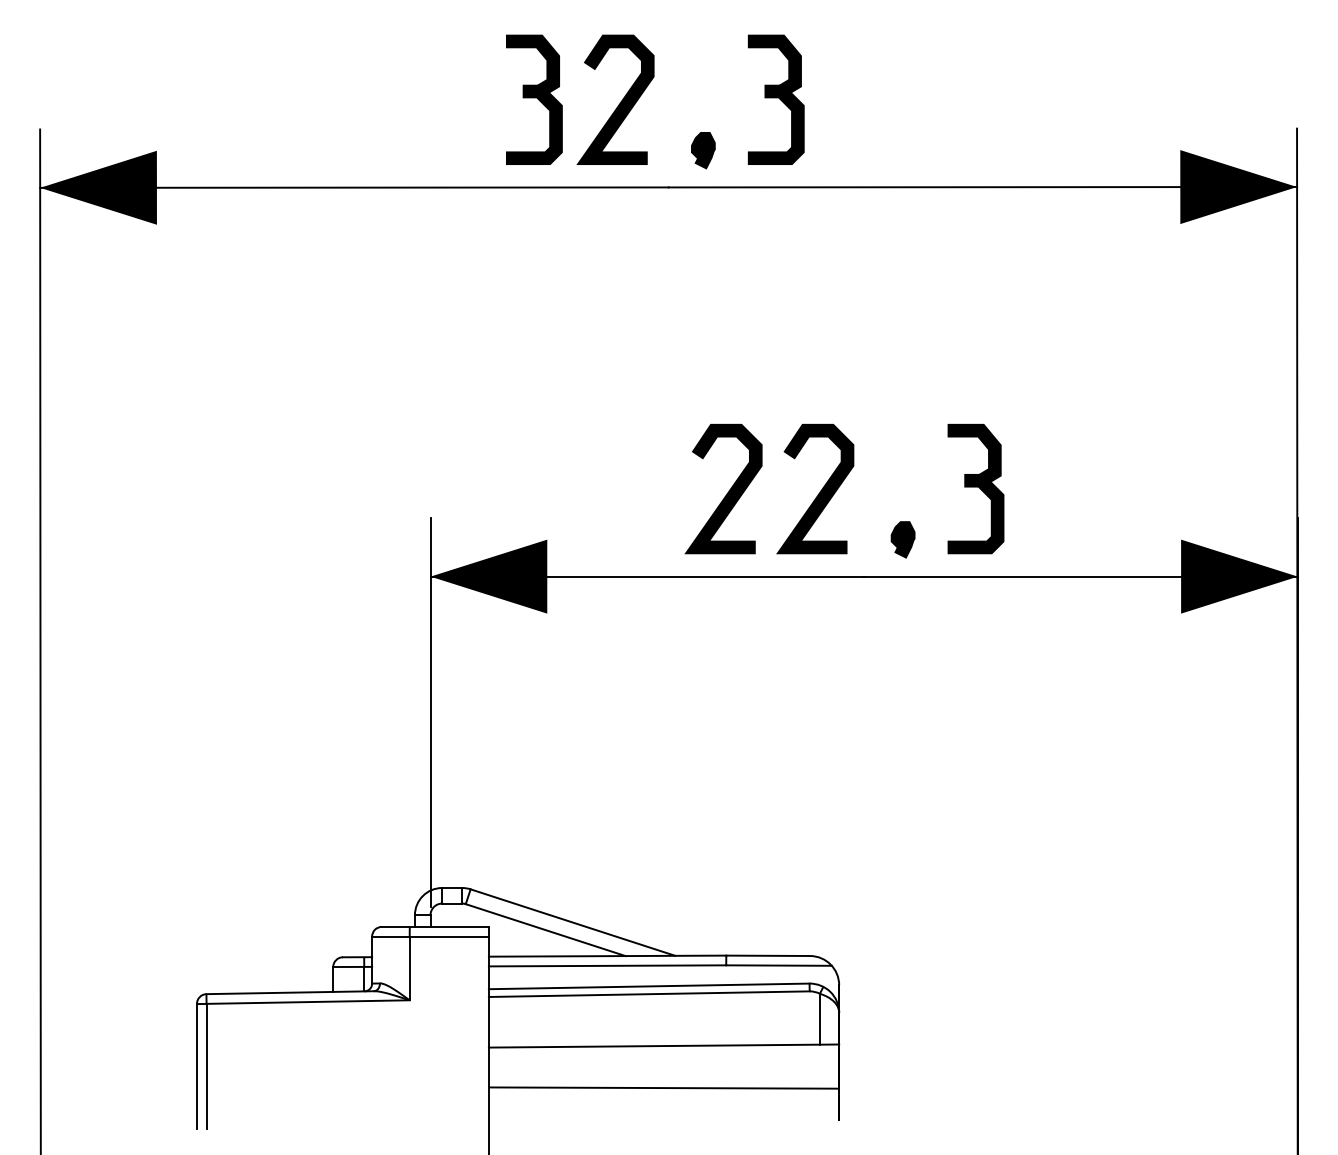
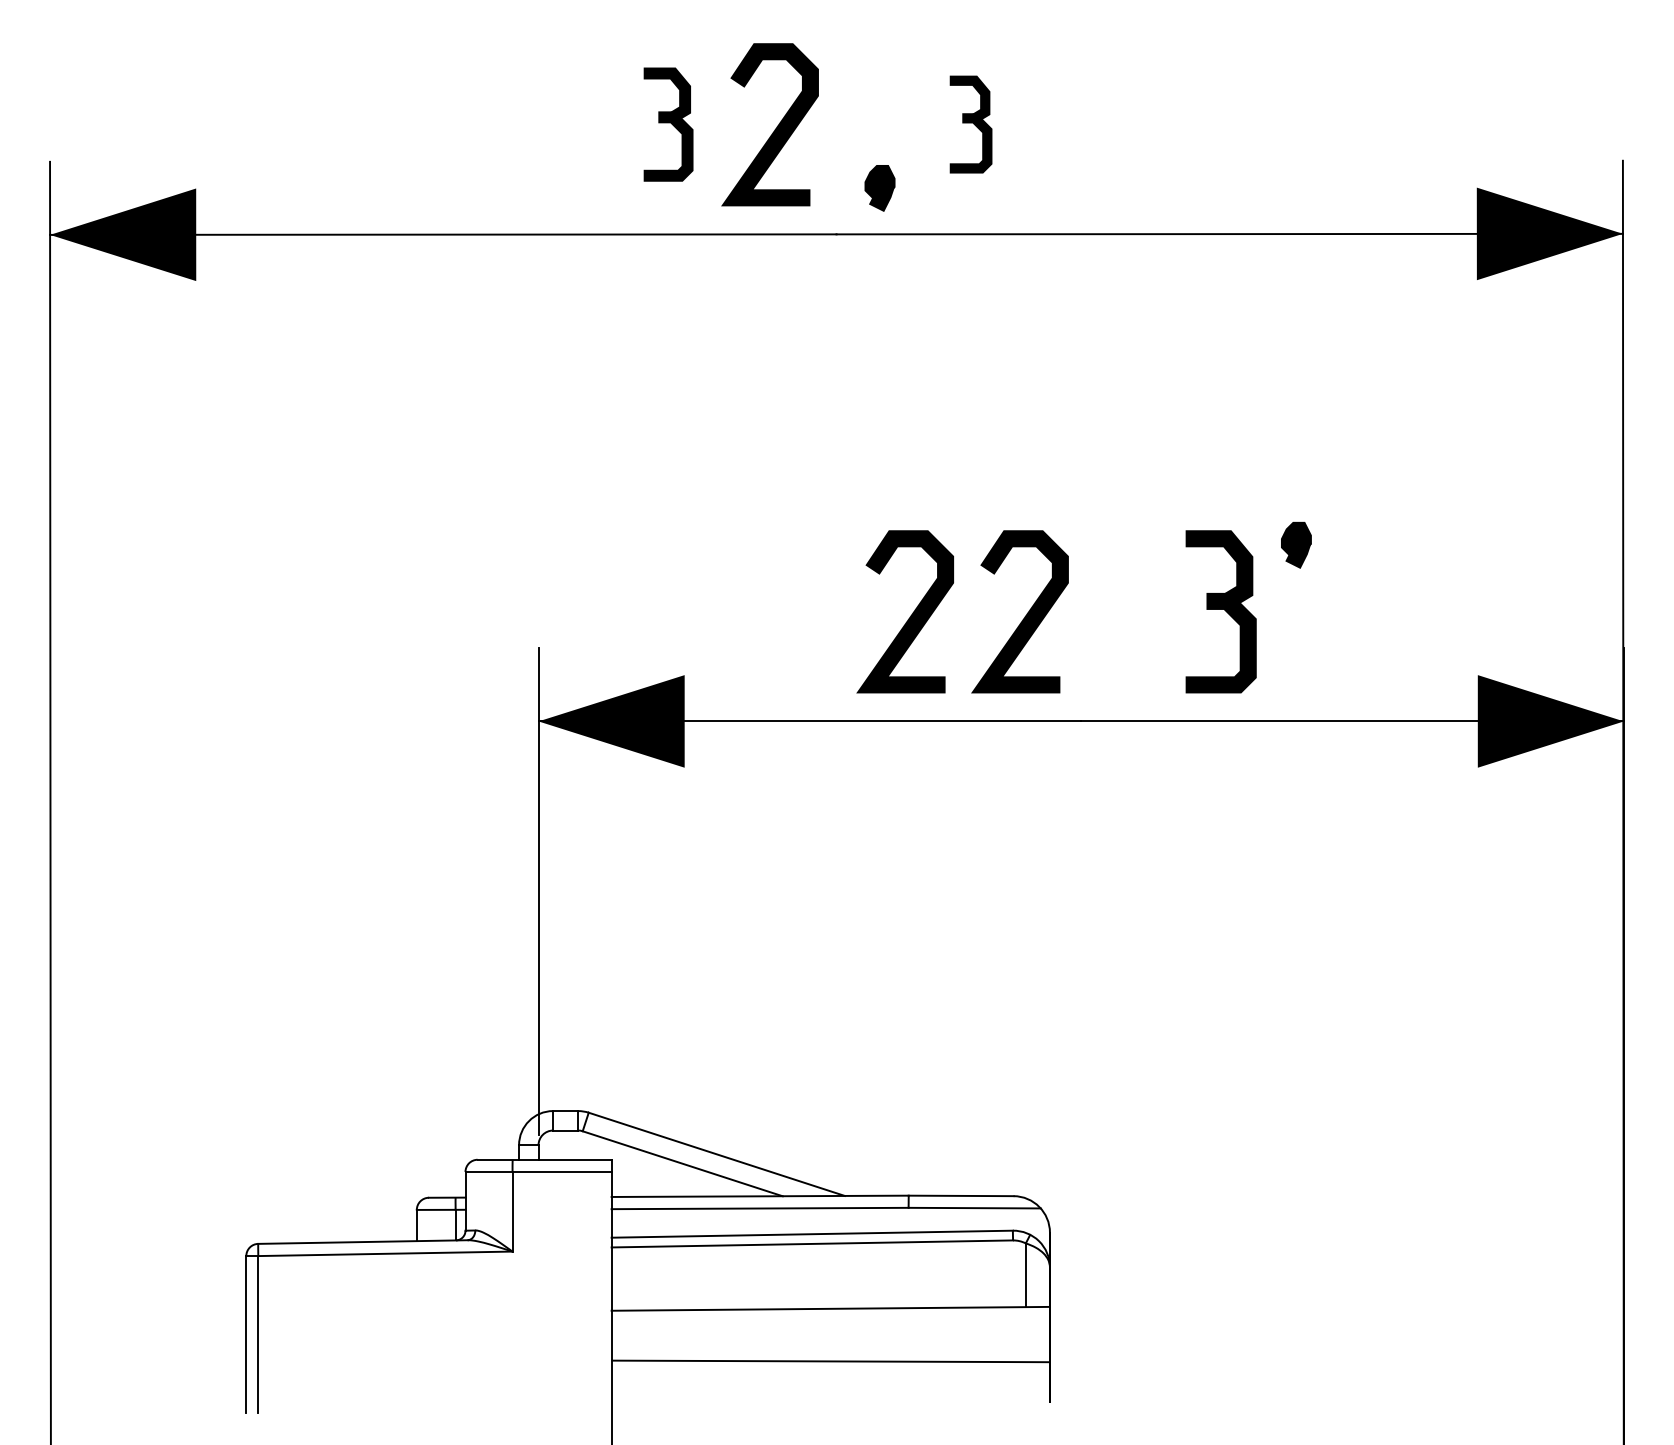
part: (534, 99) -> (668, 124), size x0.7
part: (775, 99) -> (970, 124), size x0.6
part: (902, 539) -> (1295, 544), moved

